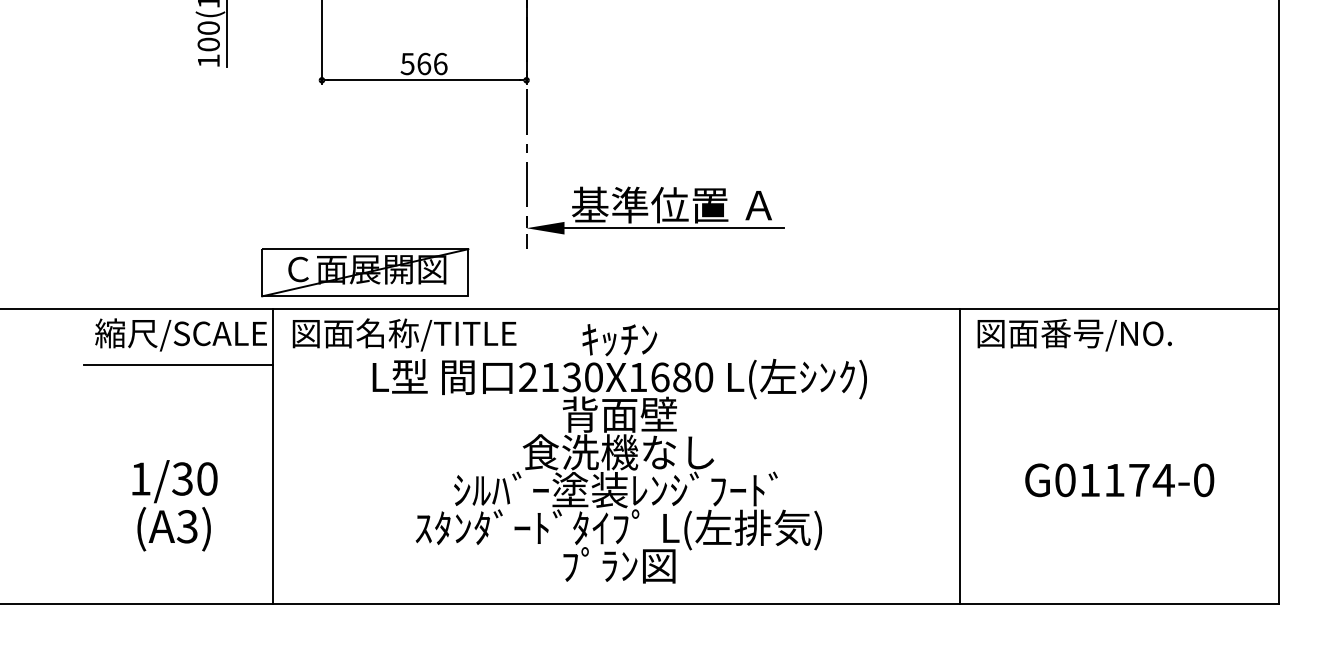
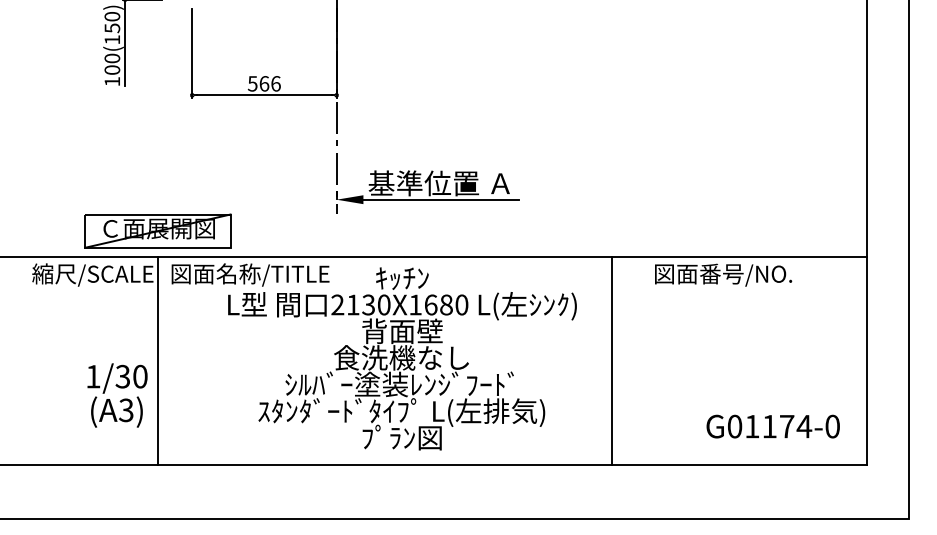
part: (364, 271) -> (157, 230), moved
line: (177, 365) -> (90, 296), removed
line: (959, 456) -> (611, 360), moved
text: (1118, 480) -> (772, 426), moved
text: (174, 505) -> (117, 395), moved

